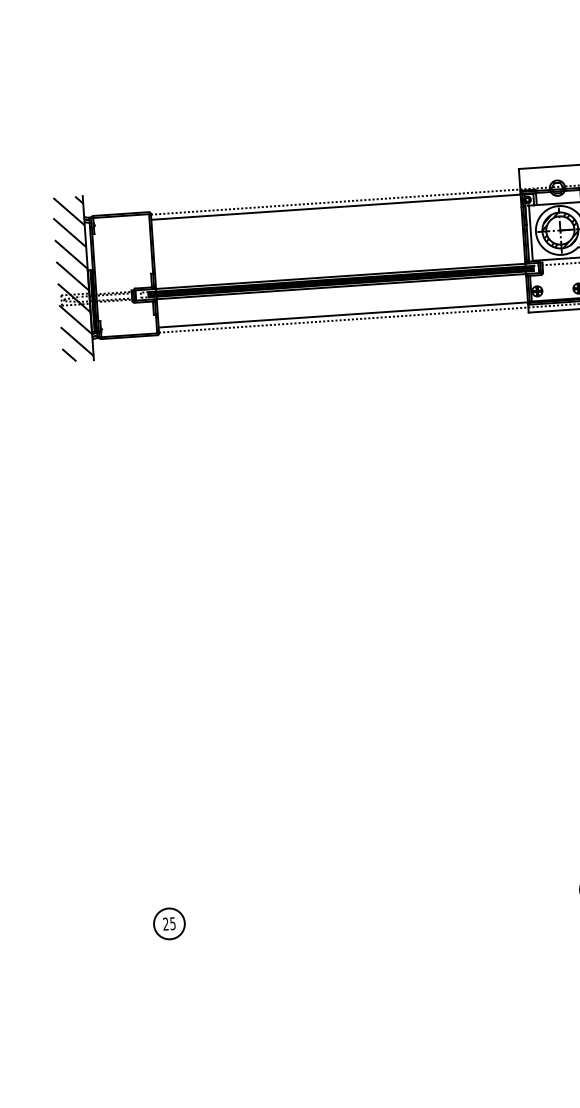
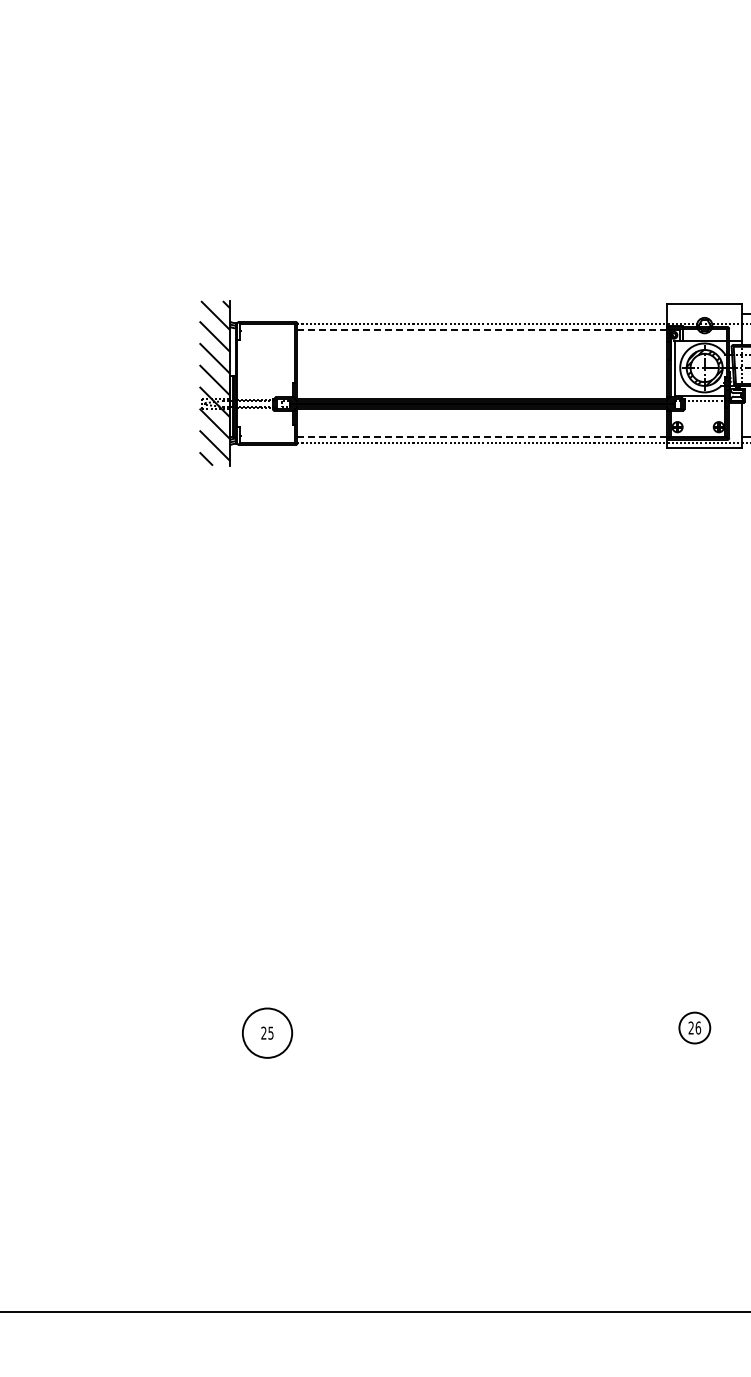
line: (336, 207) -> (482, 329), solid -> dashed
line: (343, 314) -> (482, 437), solid -> dashed
circle: (169, 923) -> (267, 1032), size x1.6

